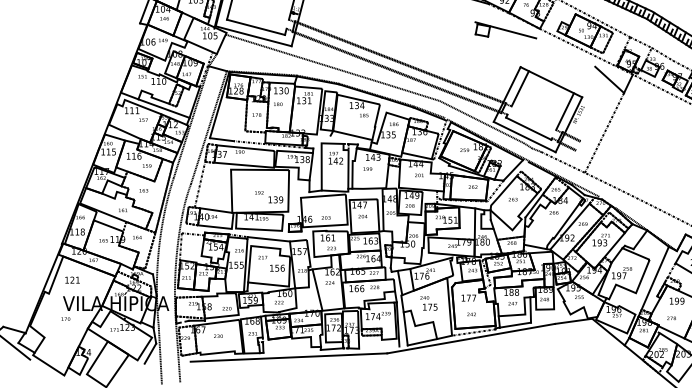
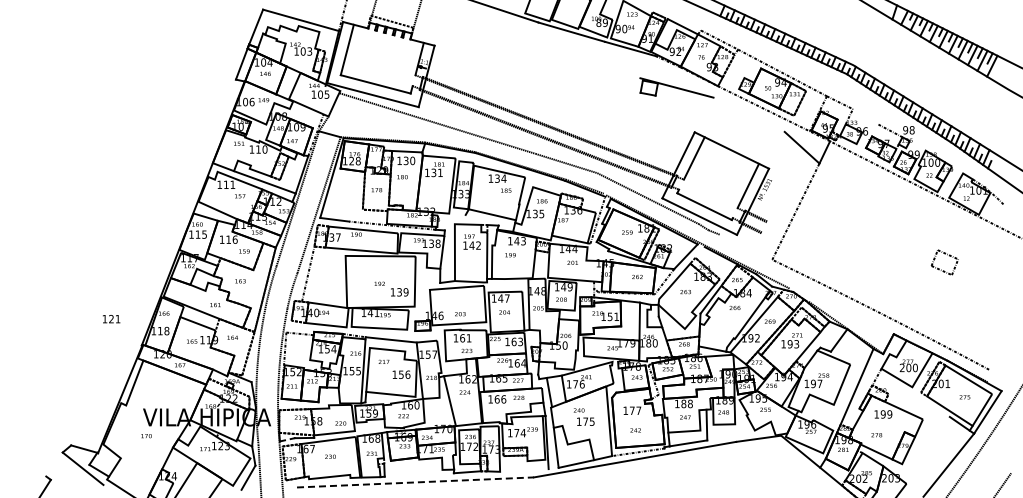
line: (662, 54) -> (865, 116), removed
line: (562, 161) -> (745, 246), removed
text: (72, 280) -> (111, 319), moved
line: (288, 357) -> (415, 482), solid -> dashed

